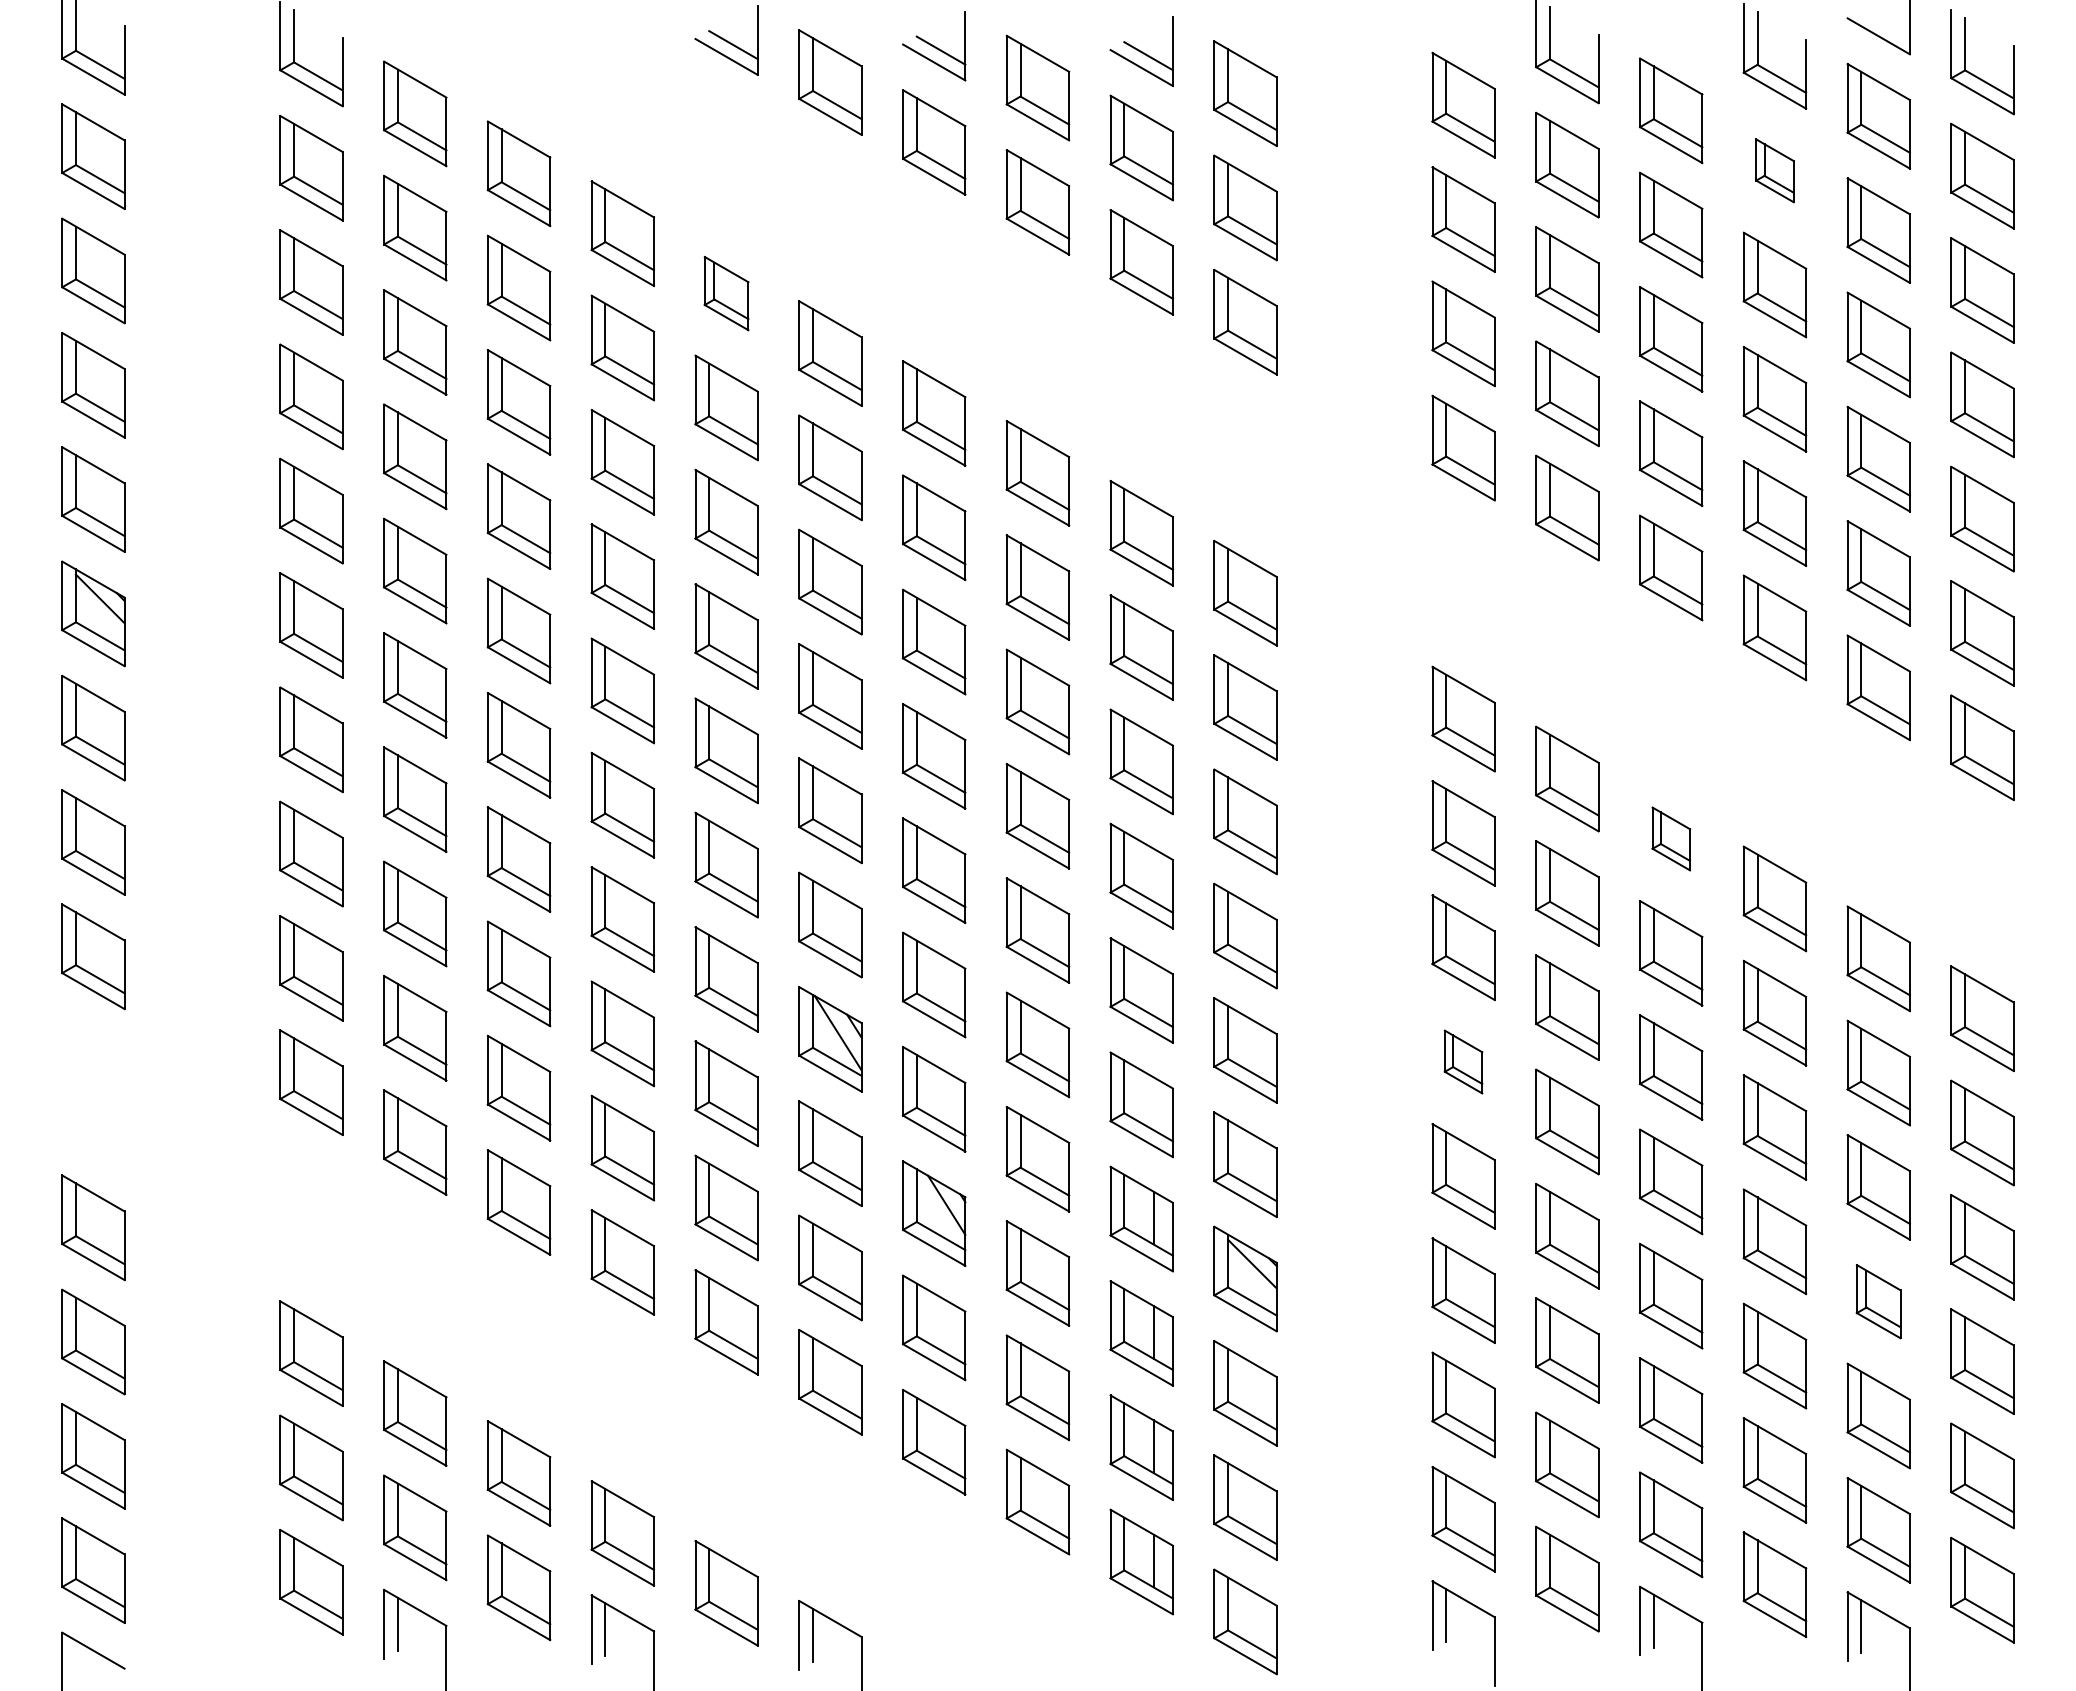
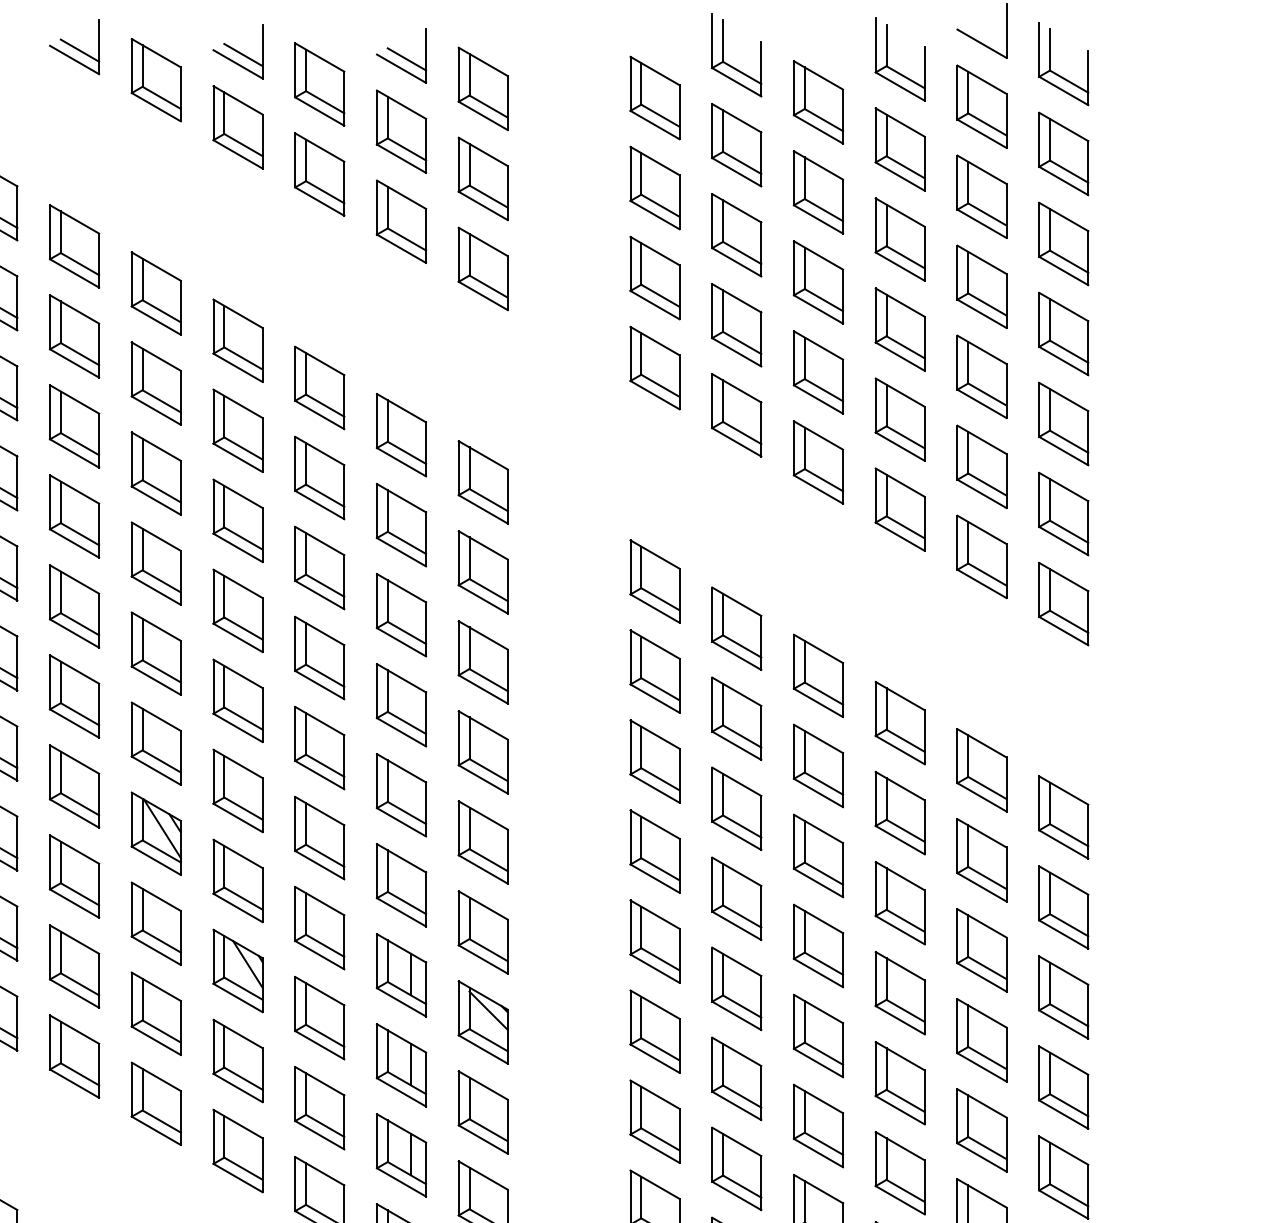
part: (1774, 170) -> (899, 149), size x1.67
part: (726, 293) -> (74, 246), size x1.43
part: (1671, 838) -> (818, 675), size x1.67
part: (1463, 1061) -> (654, 851), size x1.67
part: (1878, 1301) -> (981, 1040), size x1.43

